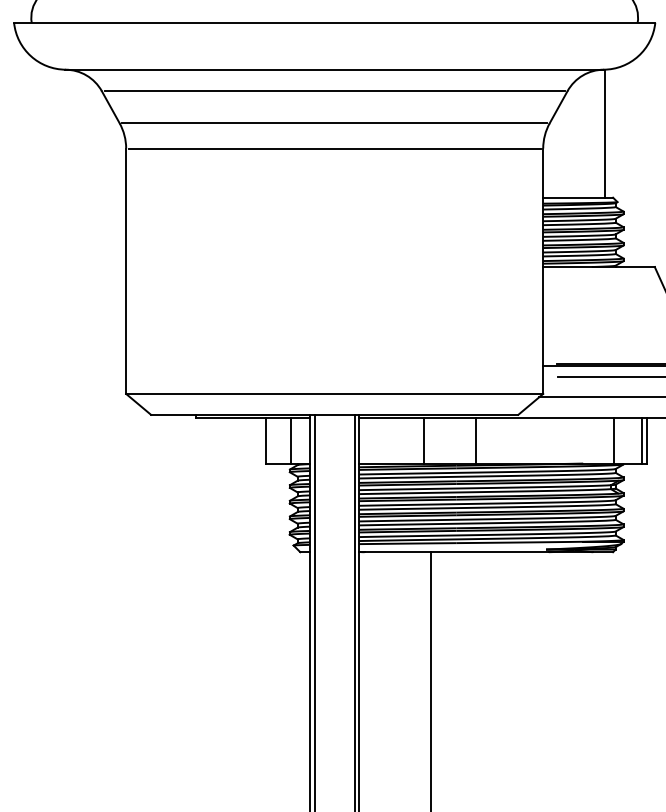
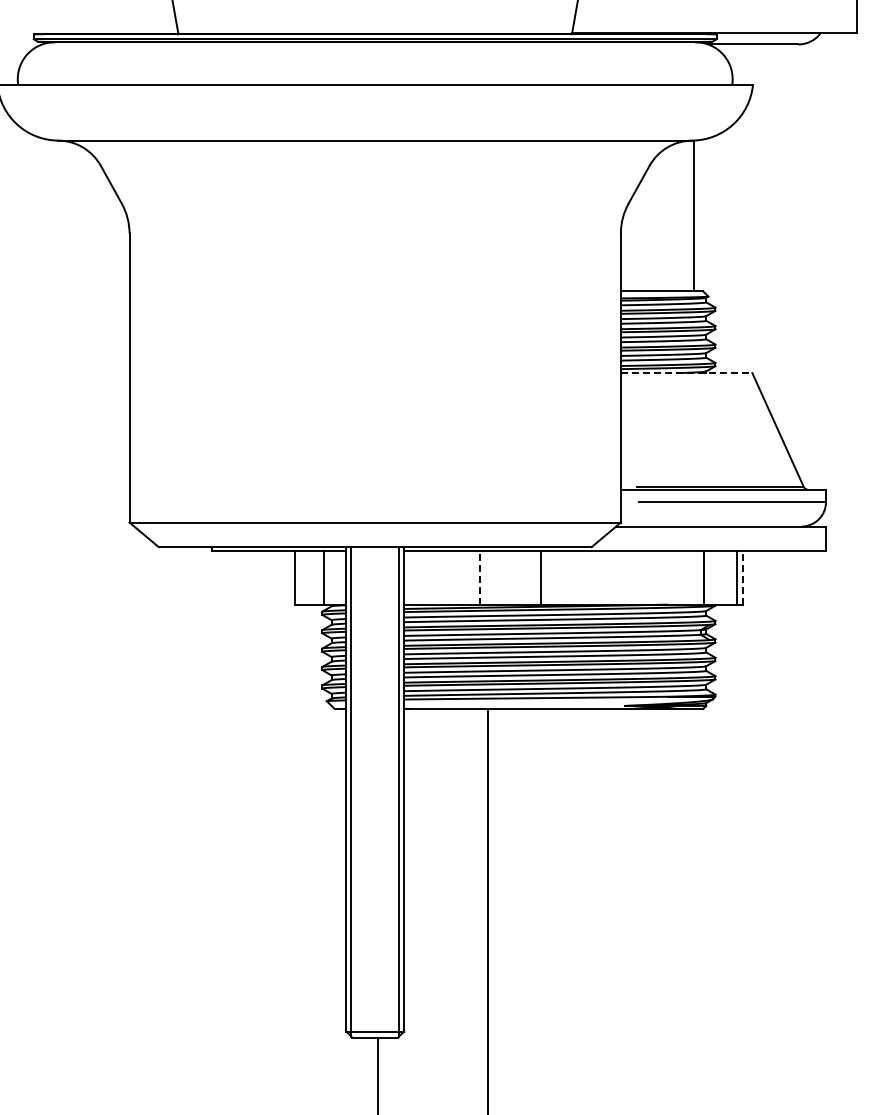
line: (334, 90) -> (375, 165), removed
line: (334, 123) -> (374, 203), removed
line: (334, 148) -> (374, 233), removed
line: (598, 267) -> (686, 373), solid -> dashed
line: (423, 440) -> (479, 577), solid -> dashed
line: (647, 440) -> (743, 577), solid -> dashed

